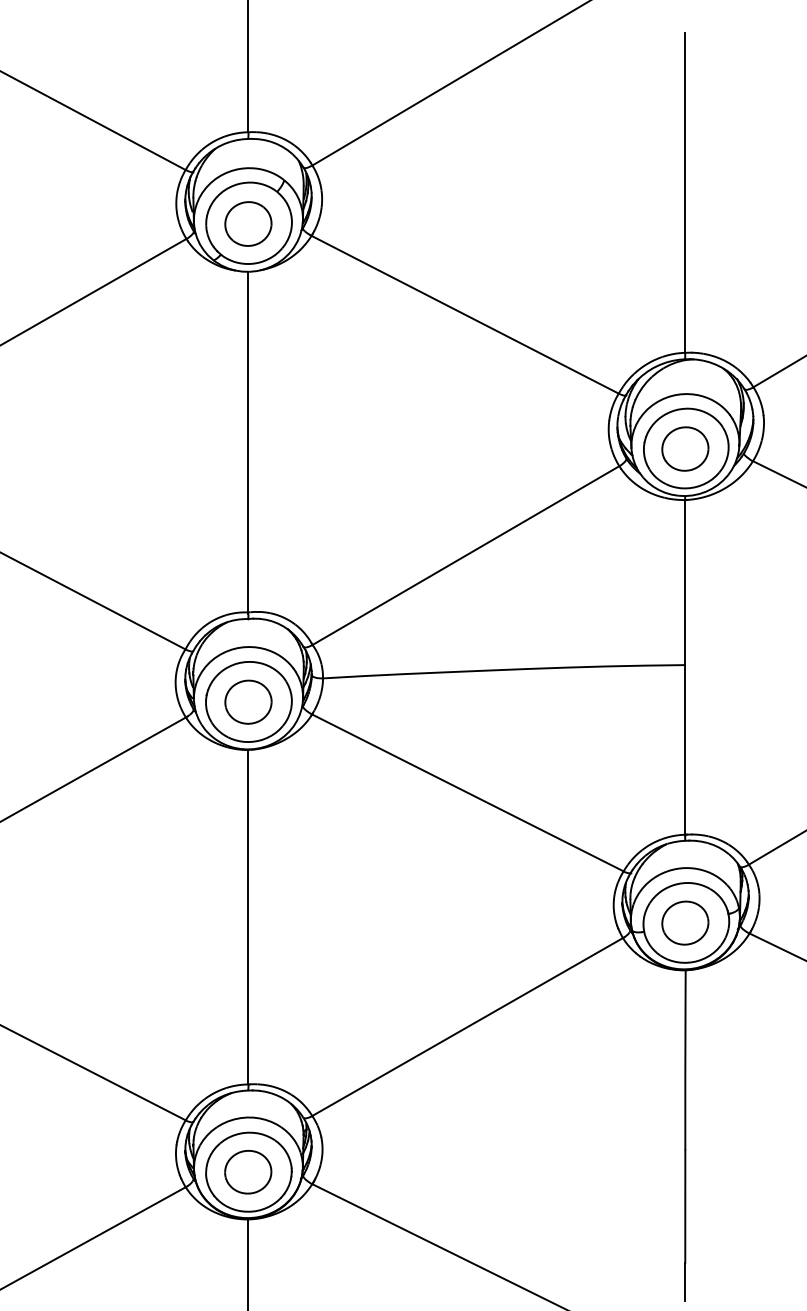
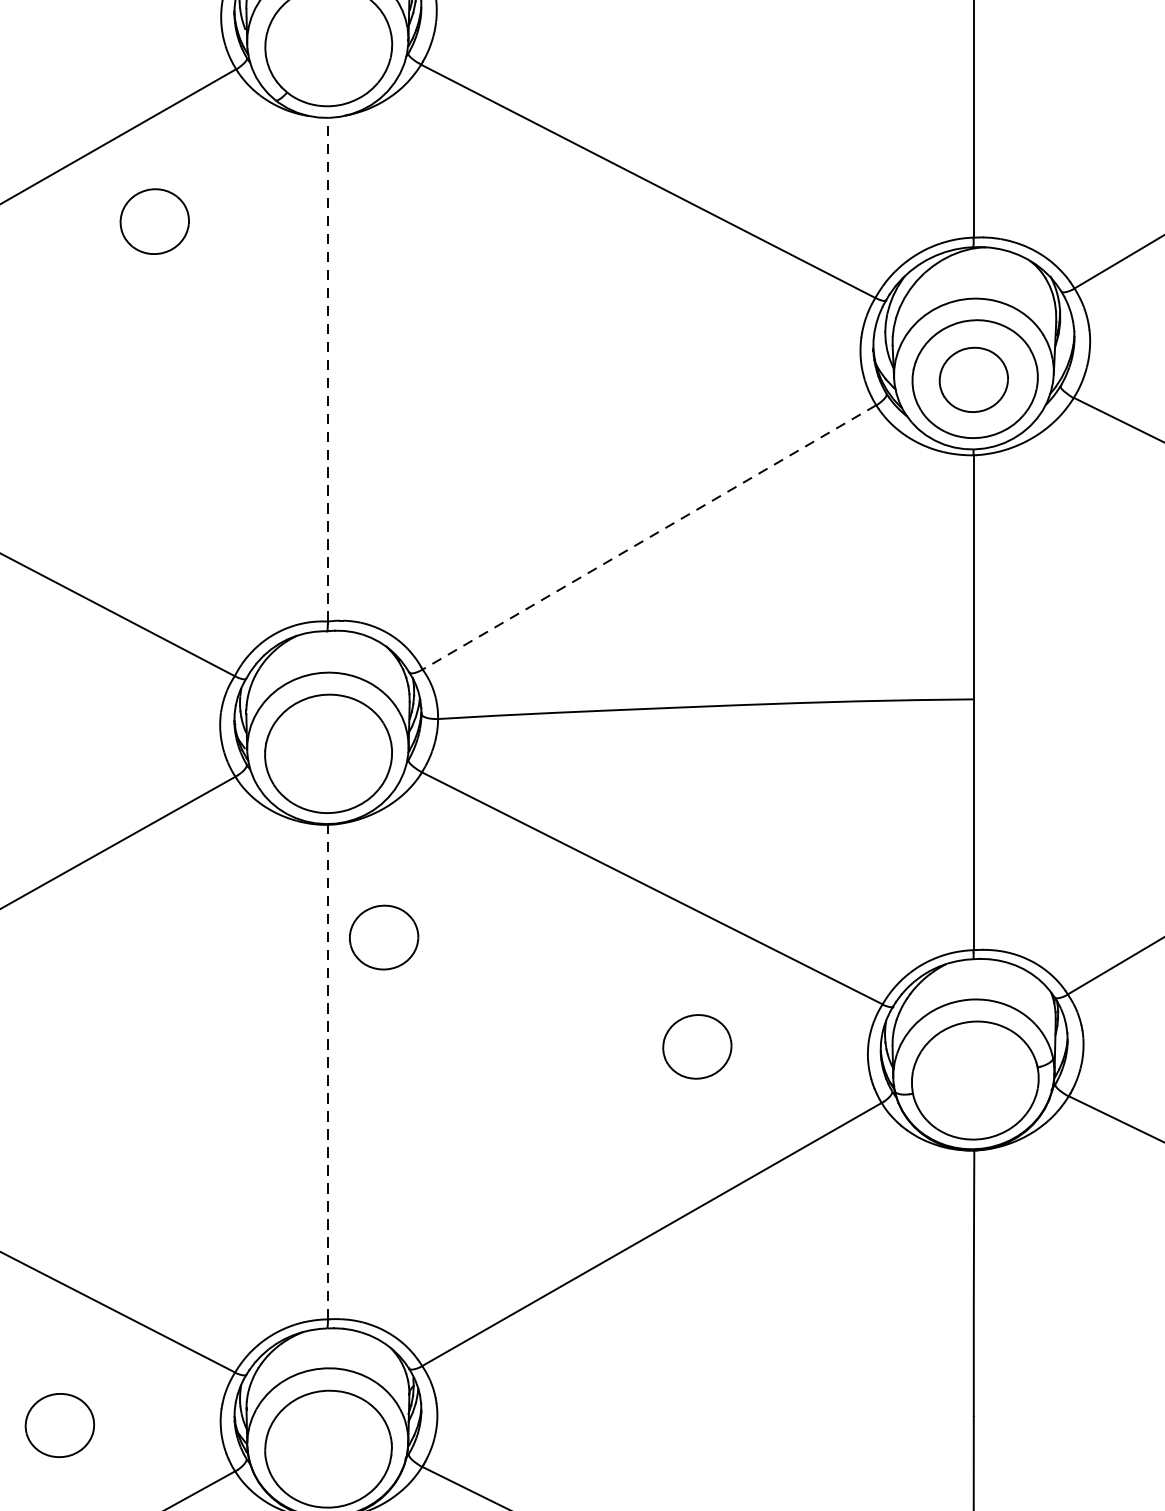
part: (248, 223) -> (154, 220), moved
line: (248, 441) -> (327, 368), solid -> dashed
line: (465, 555) -> (648, 537), solid -> dashed
part: (248, 701) -> (384, 936), moved
line: (248, 916) -> (327, 1071), solid -> dashed
part: (685, 922) -> (697, 1045), moved
part: (248, 1172) -> (60, 1425), moved

